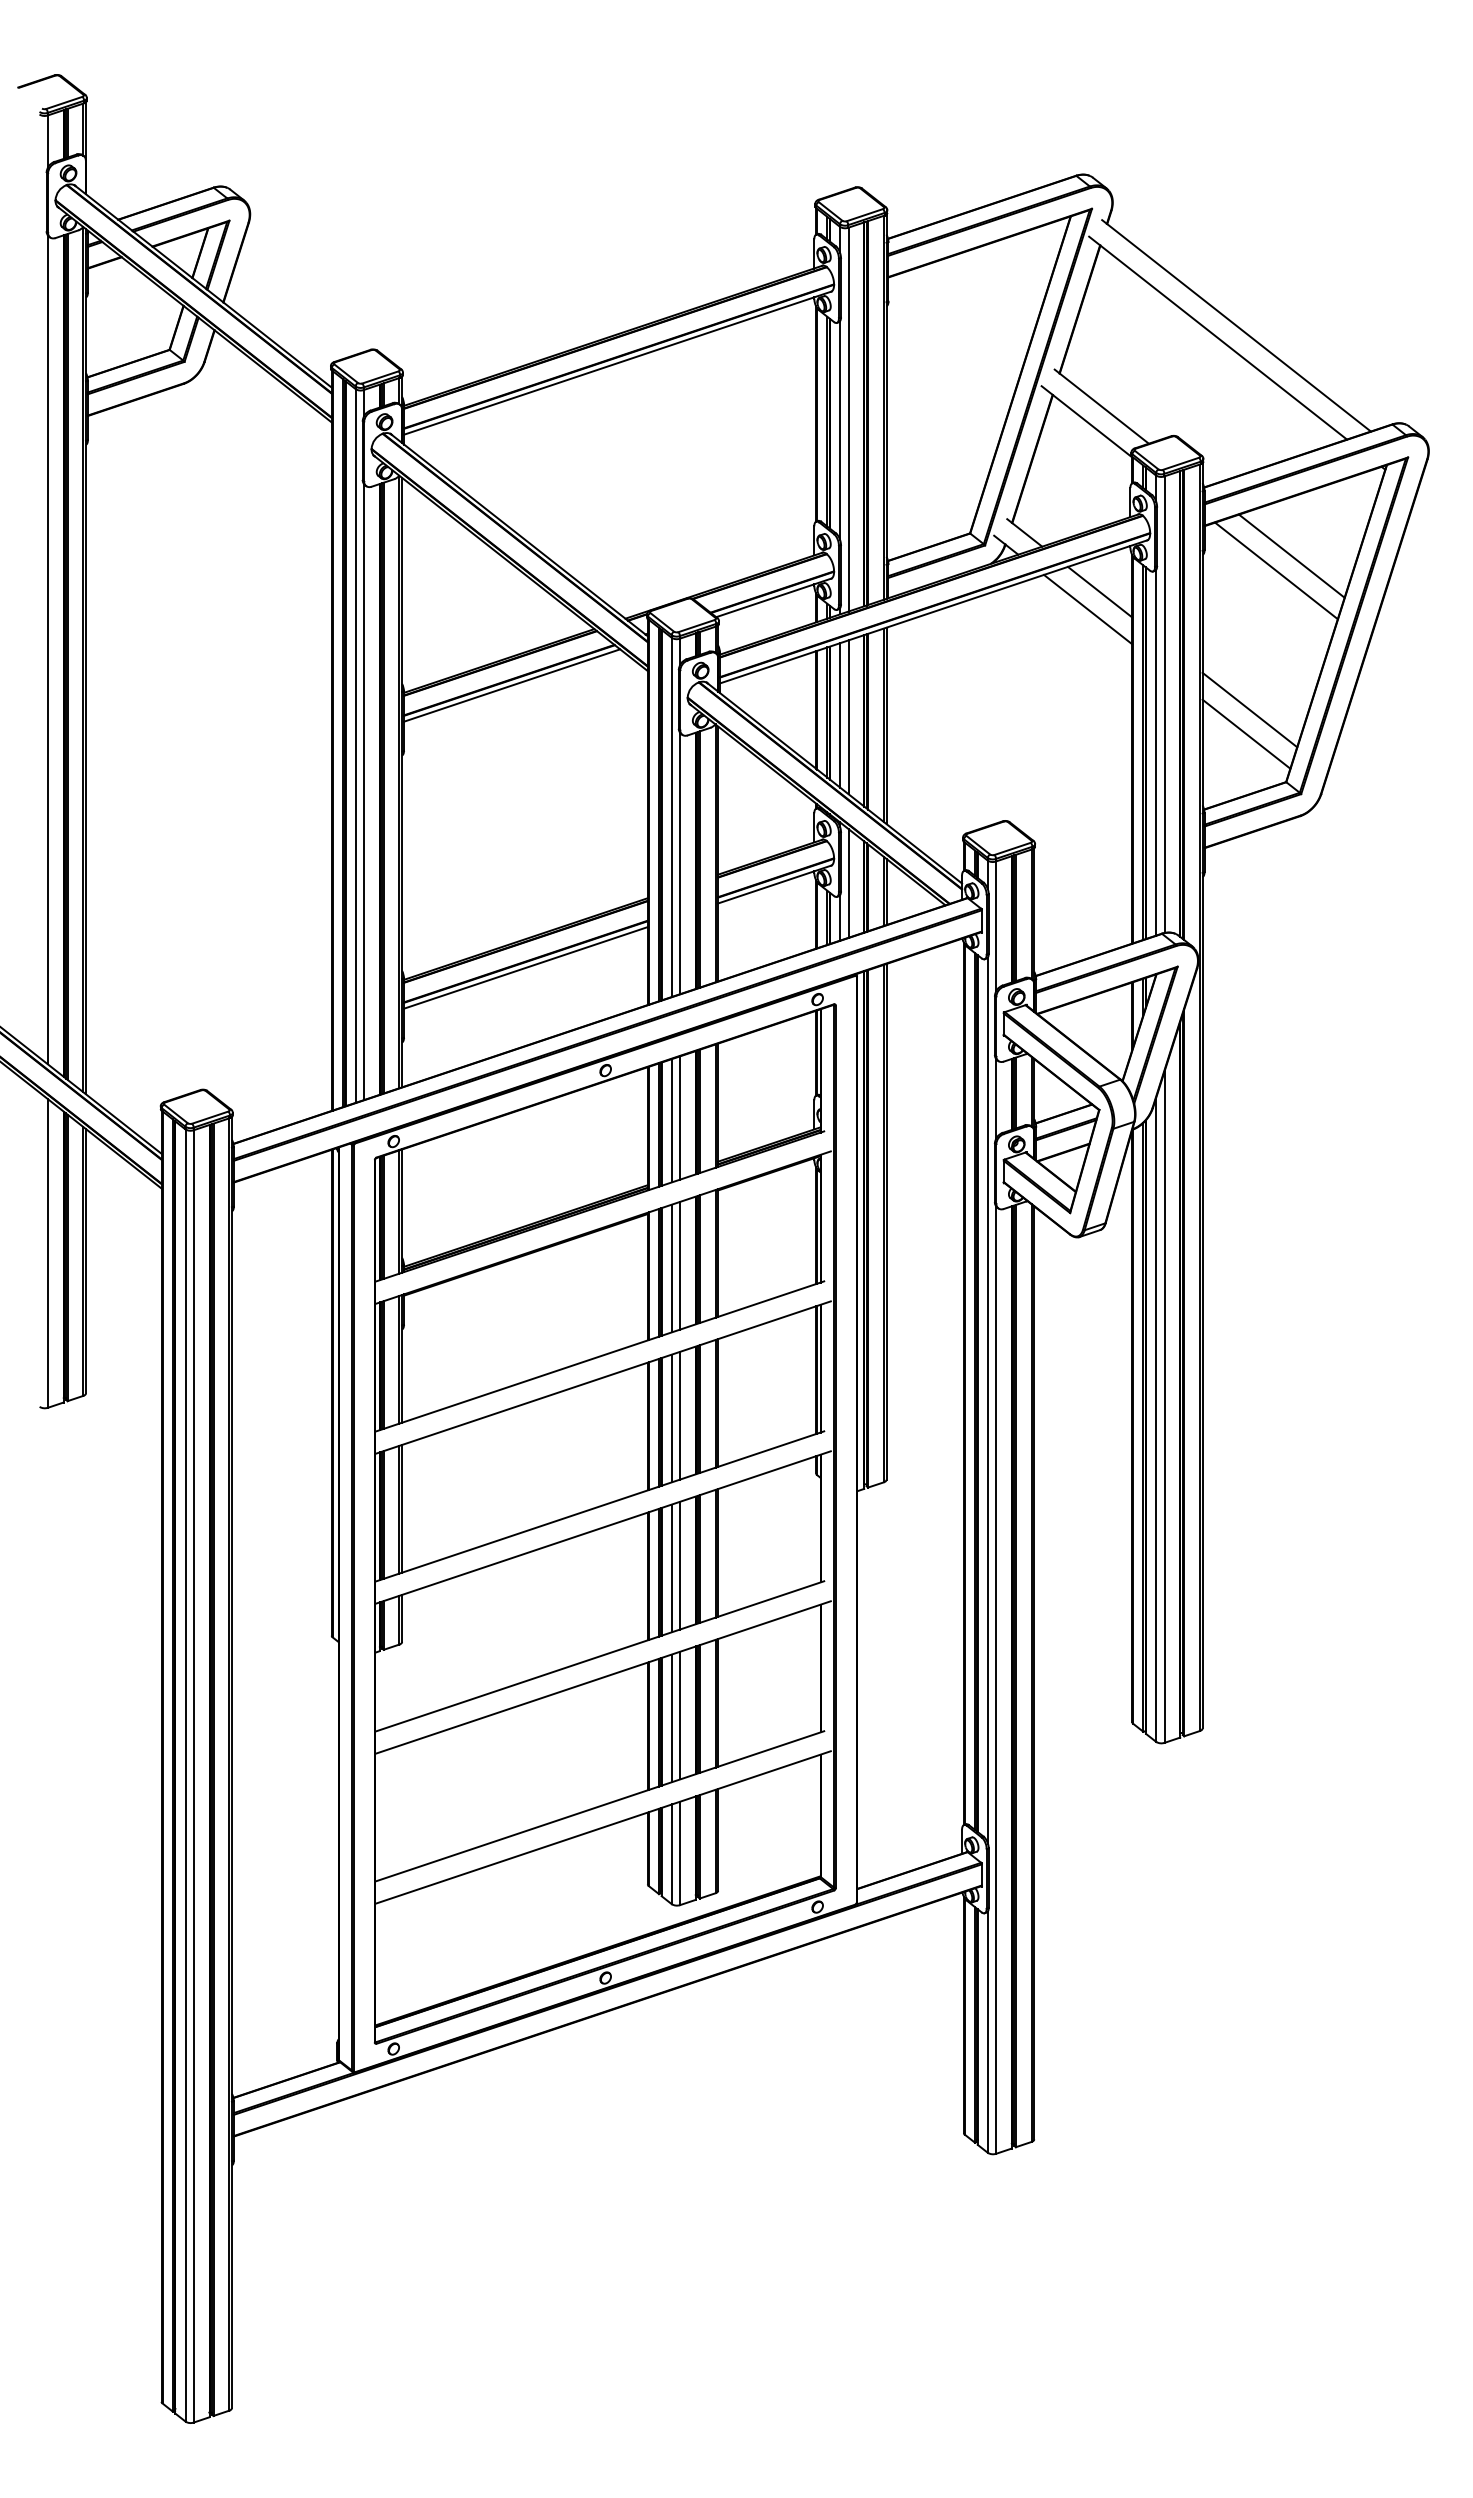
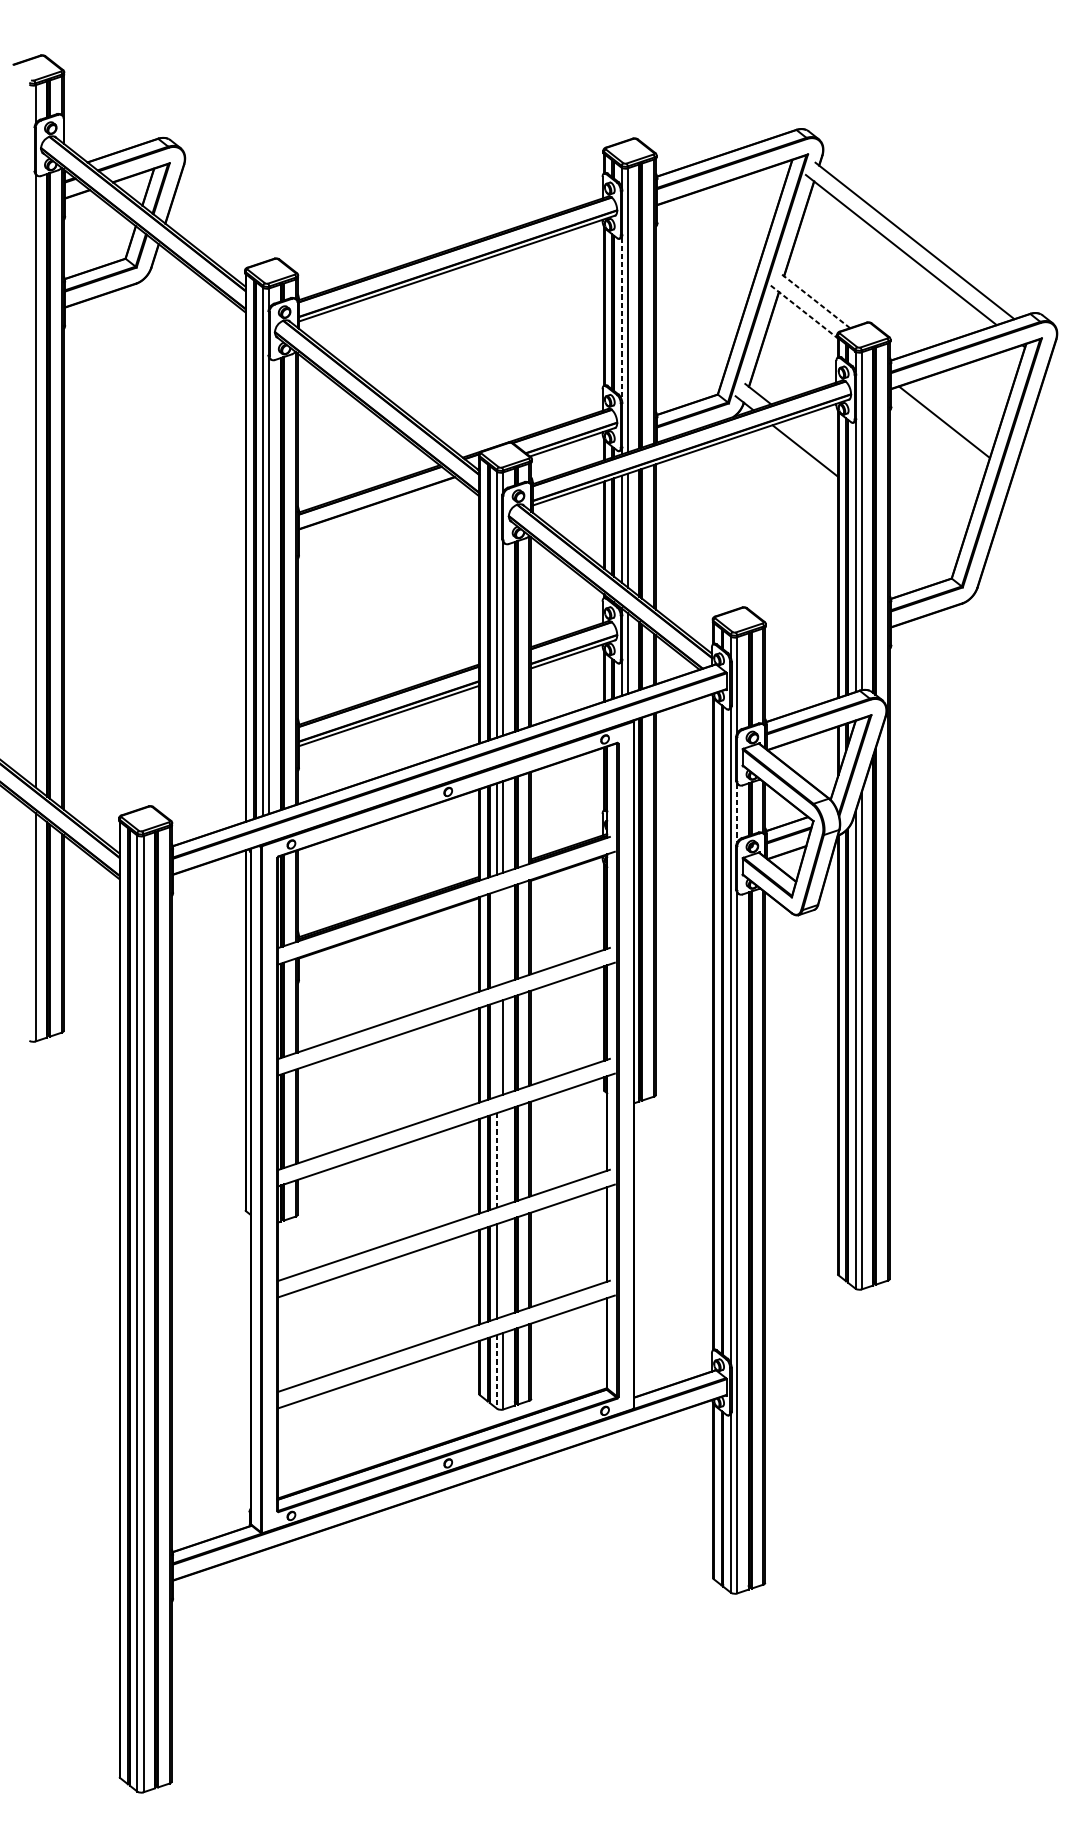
line: (1101, 406) -> (815, 300), solid -> dashed
line: (1086, 421) -> (803, 311), solid -> dashed
line: (840, 431) -> (621, 319), solid -> dashed
line: (1291, 555) -> (955, 410), removed
line: (1099, 591) -> (813, 437), removed
line: (511, 685) -> (378, 507), removed
line: (1249, 709) -> (924, 524), removed
line: (1246, 733) -> (922, 542), removed
line: (996, 1098) -> (737, 812), solid -> dashed
line: (680, 1265) -> (503, 936), removed
line: (671, 1268) -> (496, 938), removed
line: (671, 1418) -> (496, 1049), removed
line: (680, 1565) -> (503, 1158), removed
line: (671, 1568) -> (496, 1160), solid -> dashed
line: (680, 1715) -> (503, 1269), removed
line: (671, 1854) -> (496, 1372), solid -> dashed

